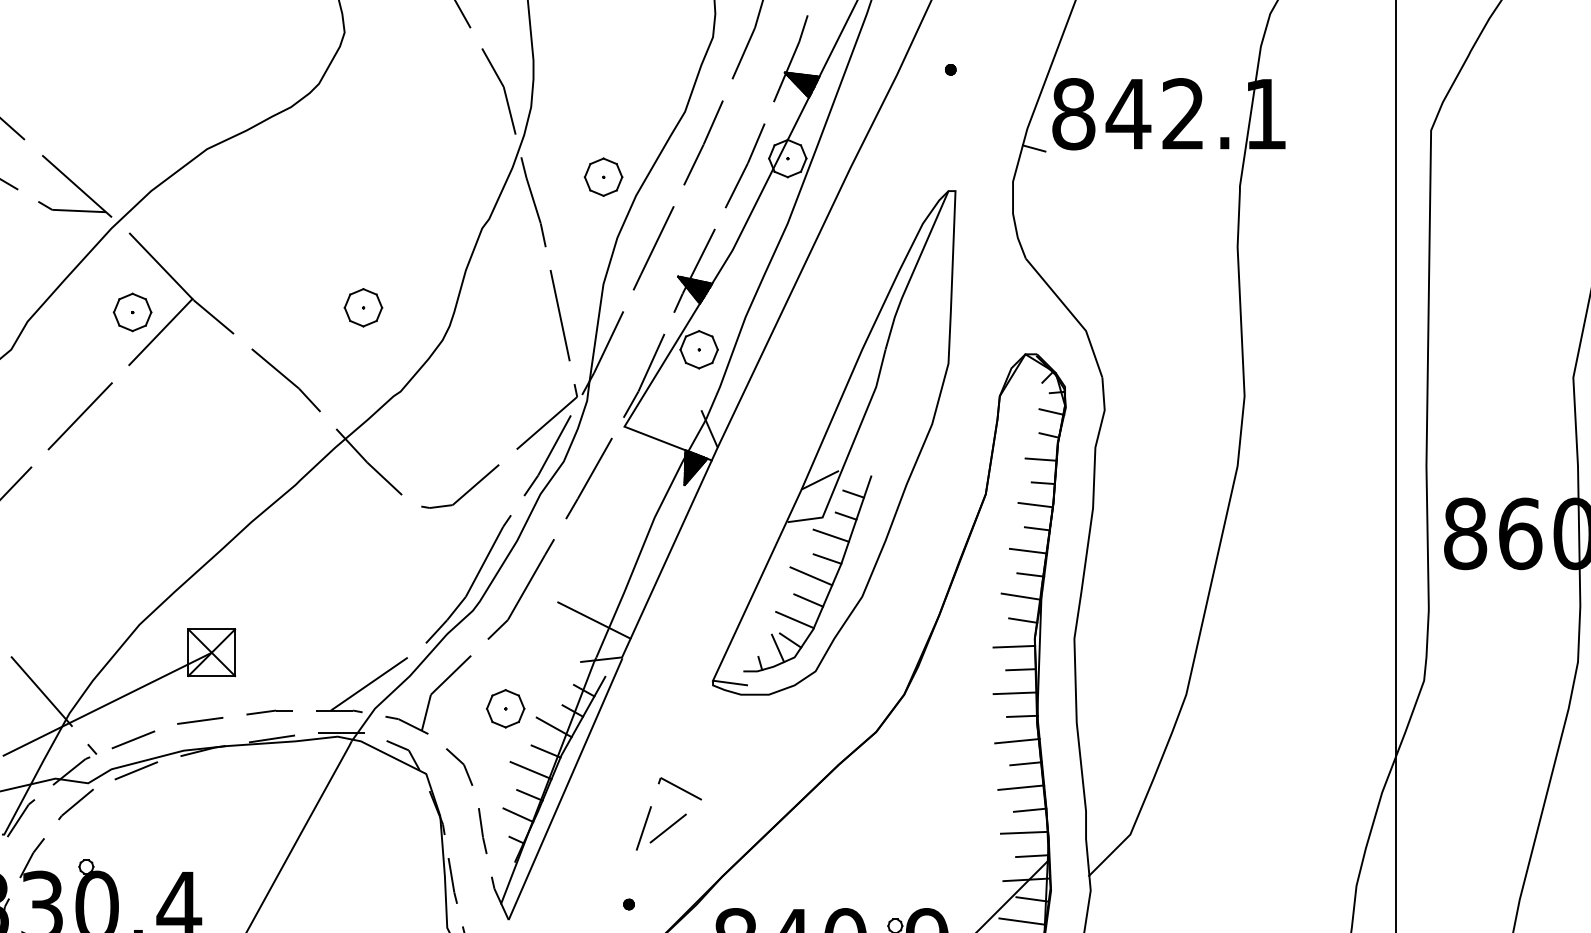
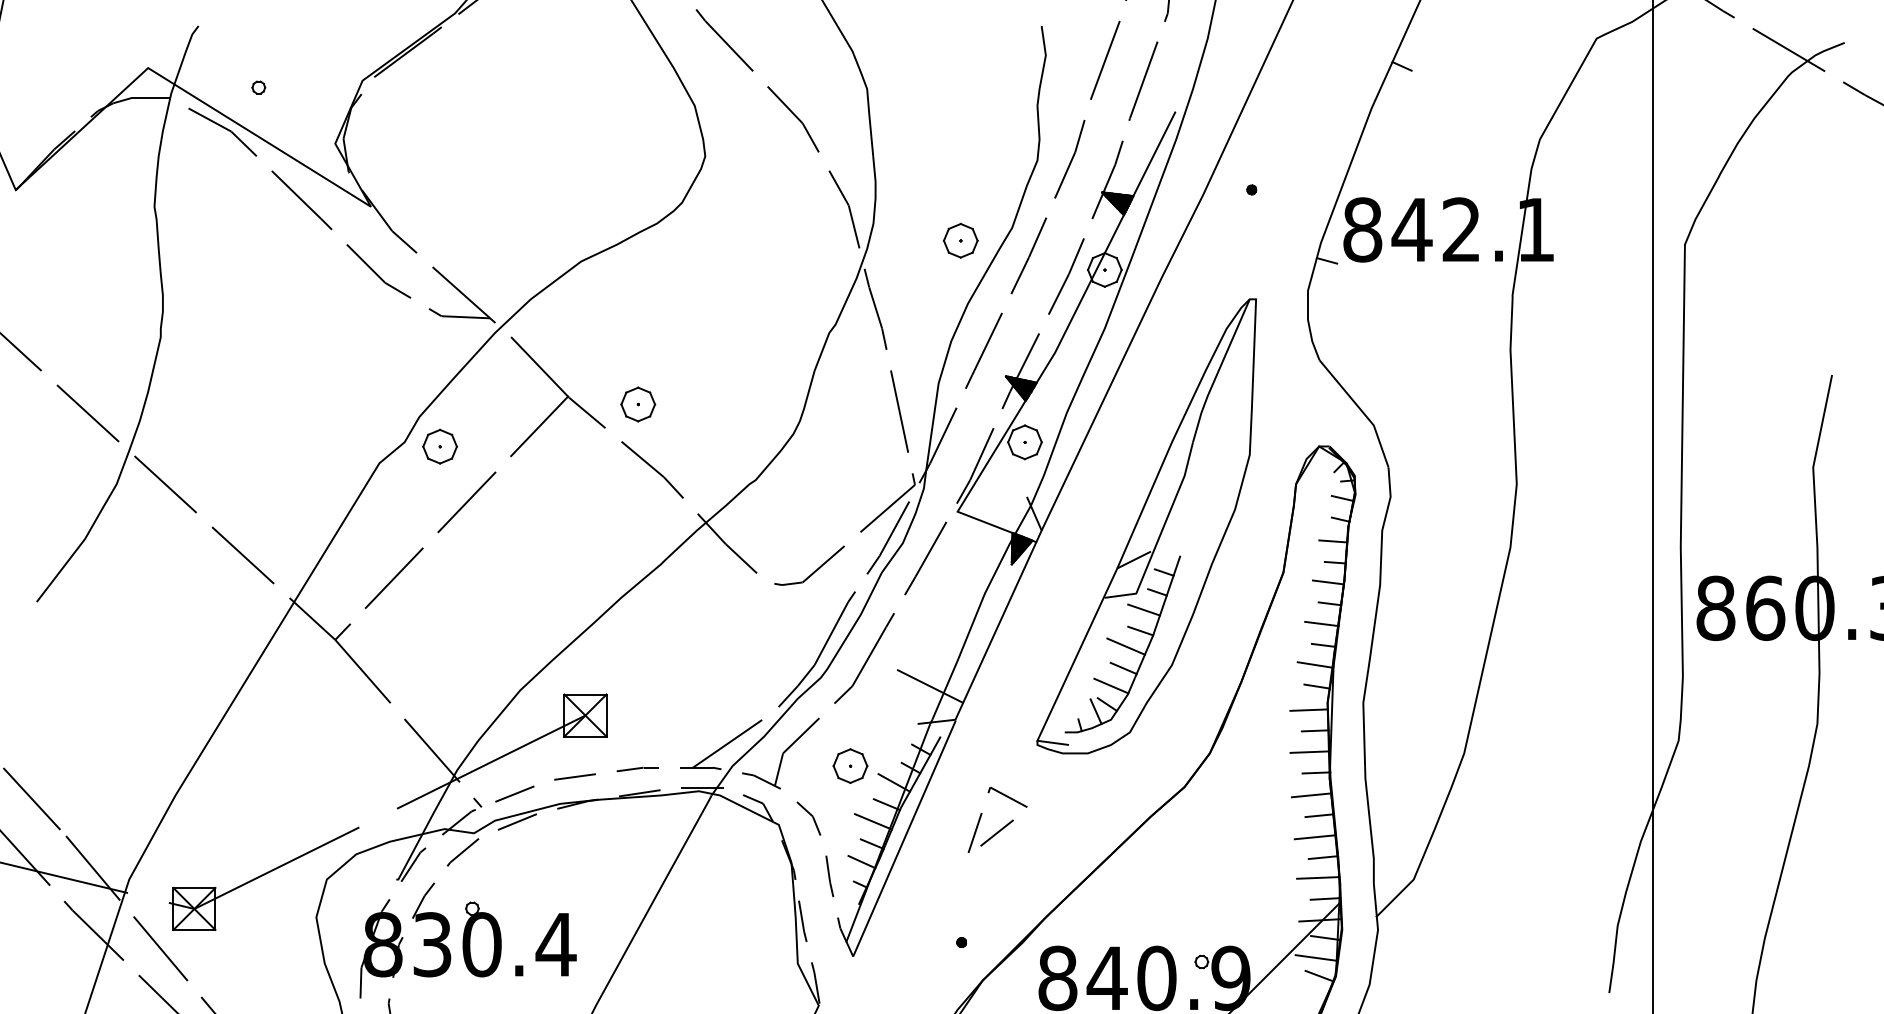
part: (603, 176) -> (960, 240), moved
part: (363, 307) -> (638, 404), moved
part: (131, 312) -> (439, 446), moved
part: (675, 821) -> (1003, 826), moved

